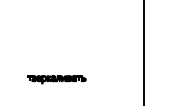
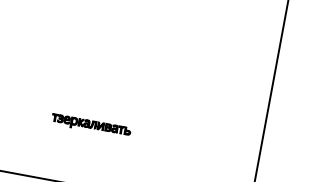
part: (56, 79) -> (90, 125), size x0.7

